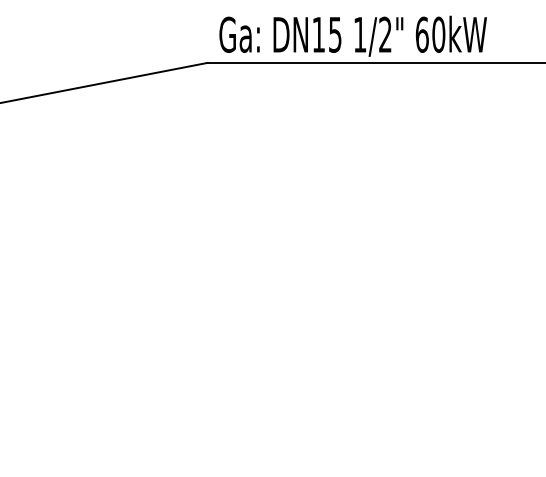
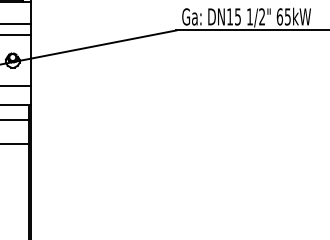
text: (438, 33) -> (287, 16), 60kW -> 65kW

